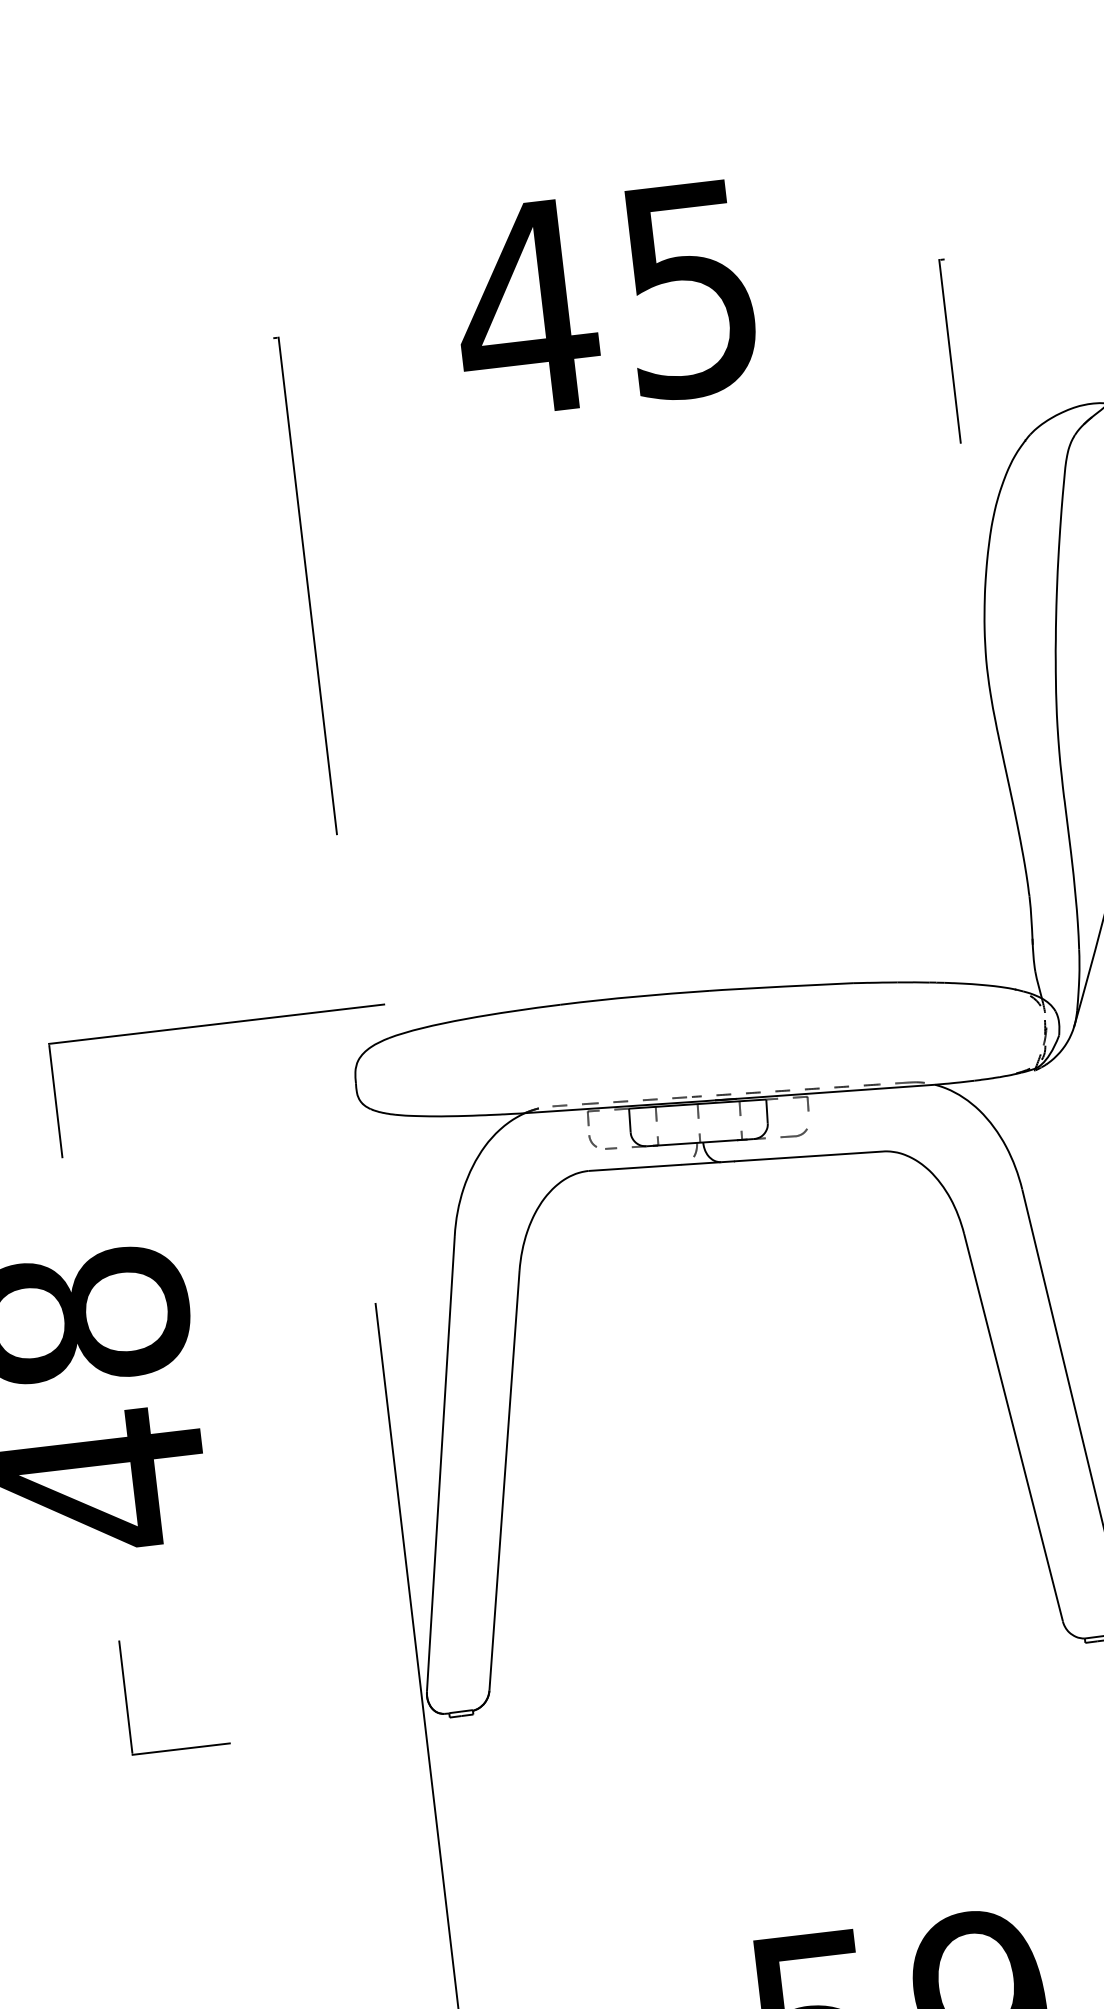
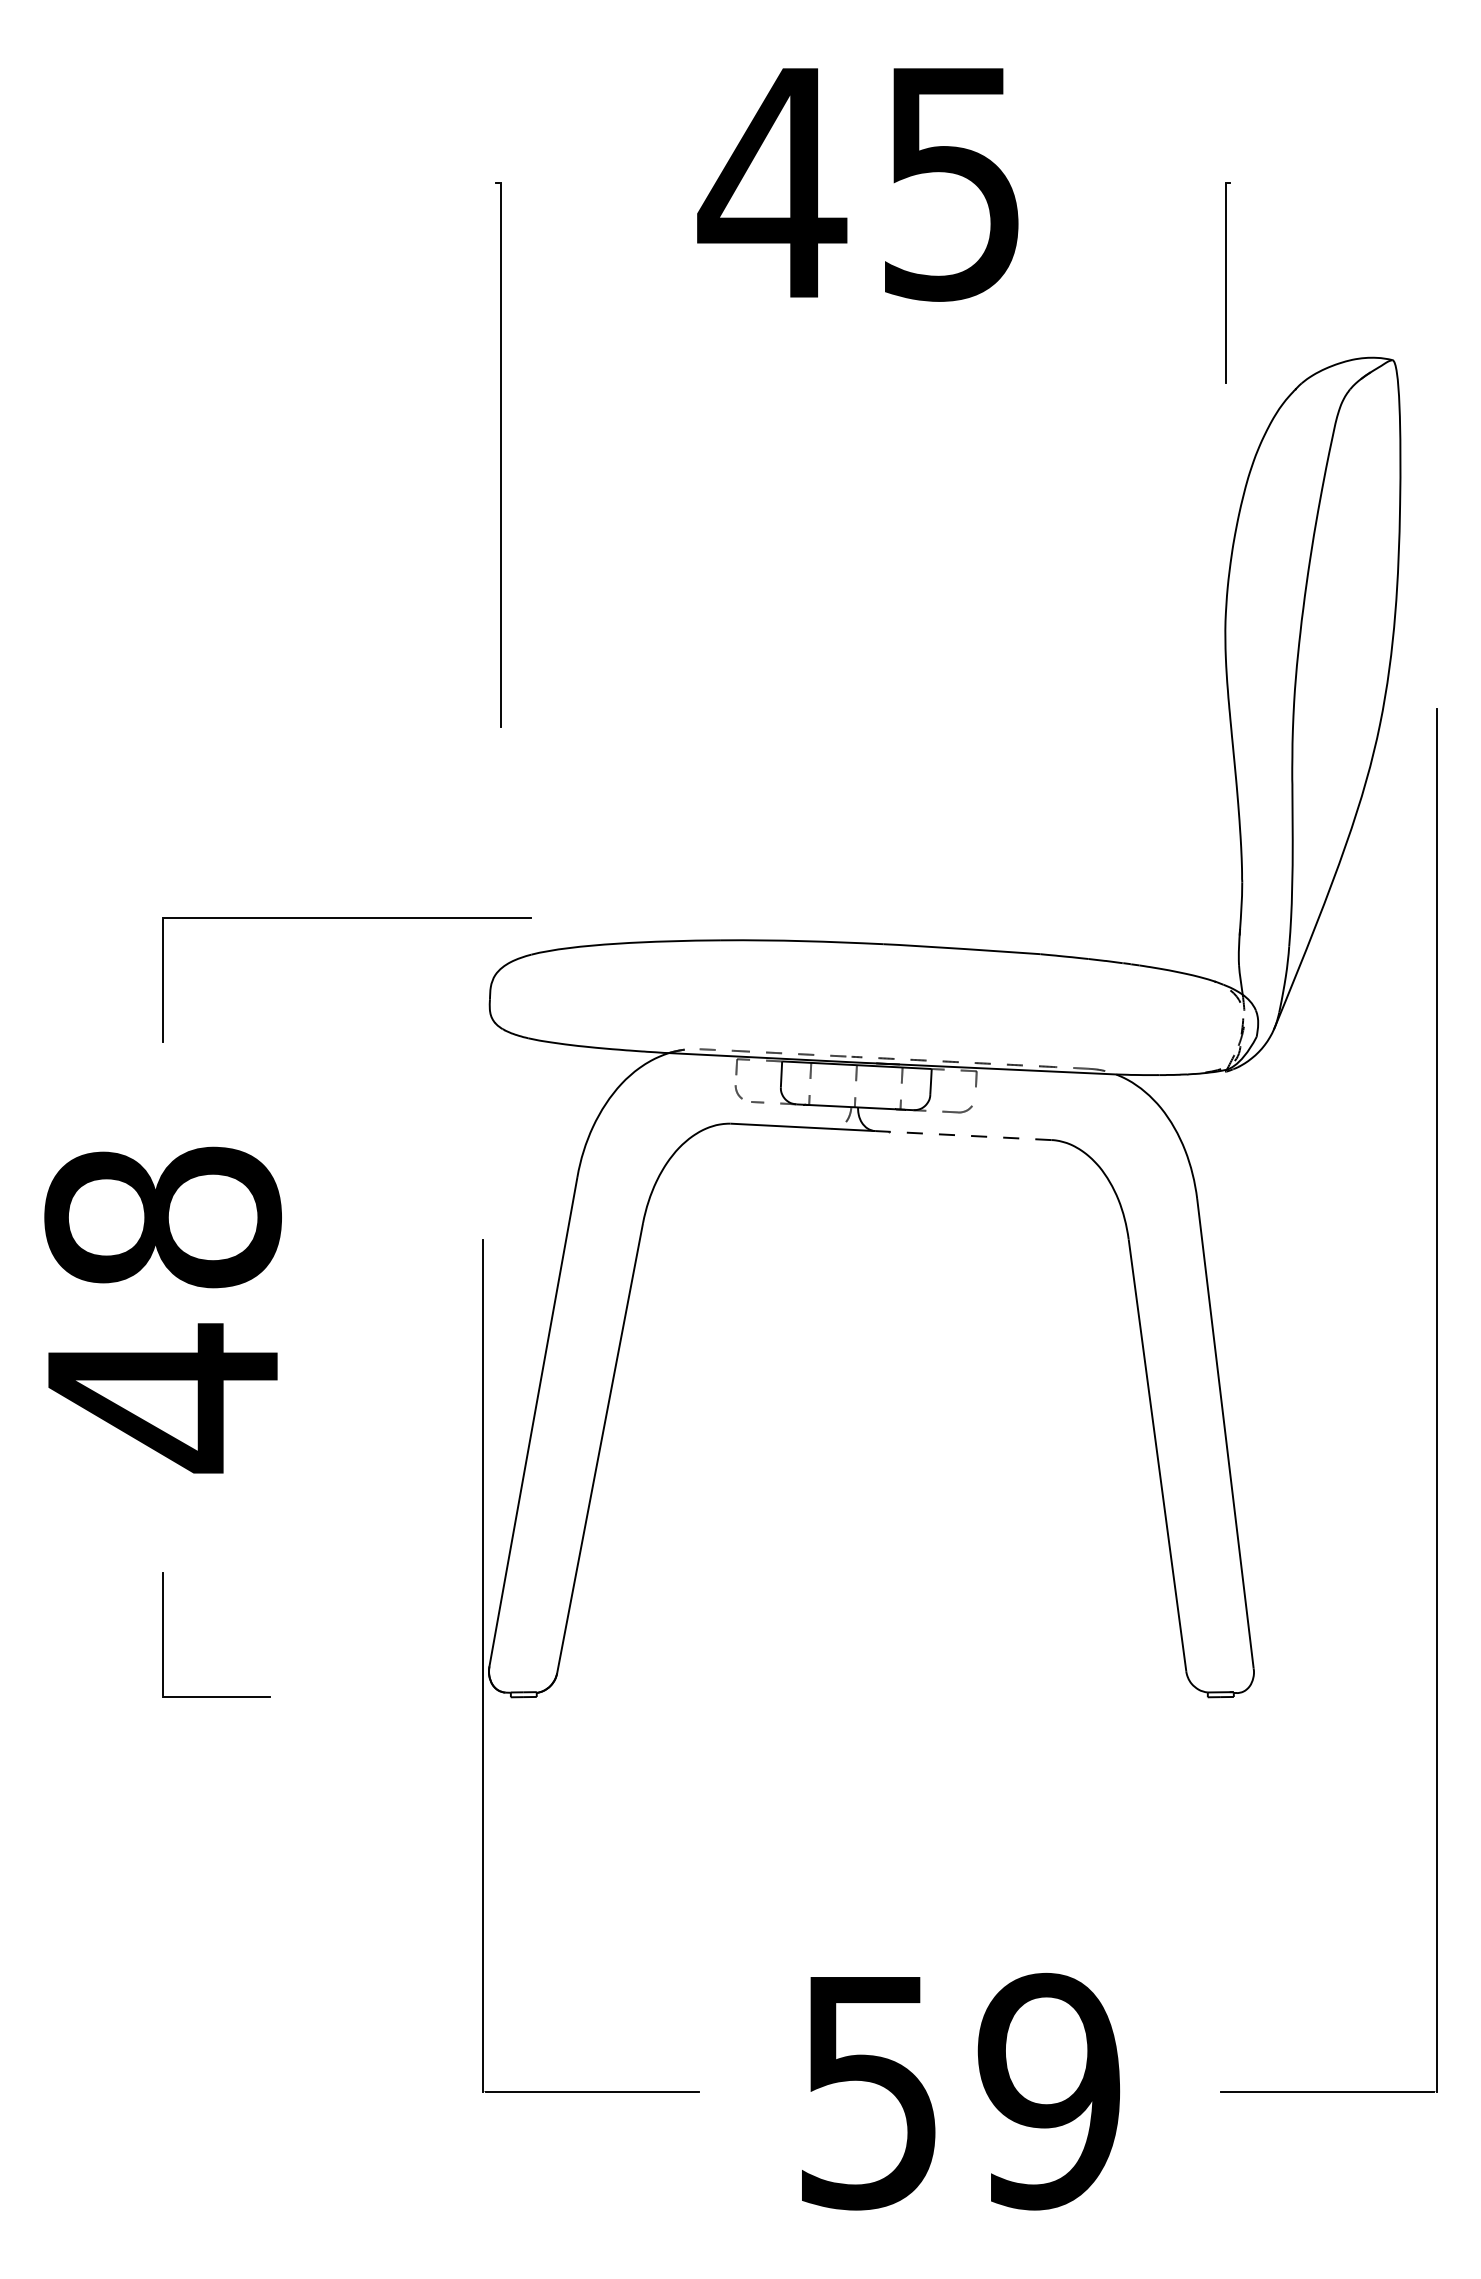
line: (801, 1156) -> (962, 1135), solid -> dashed

